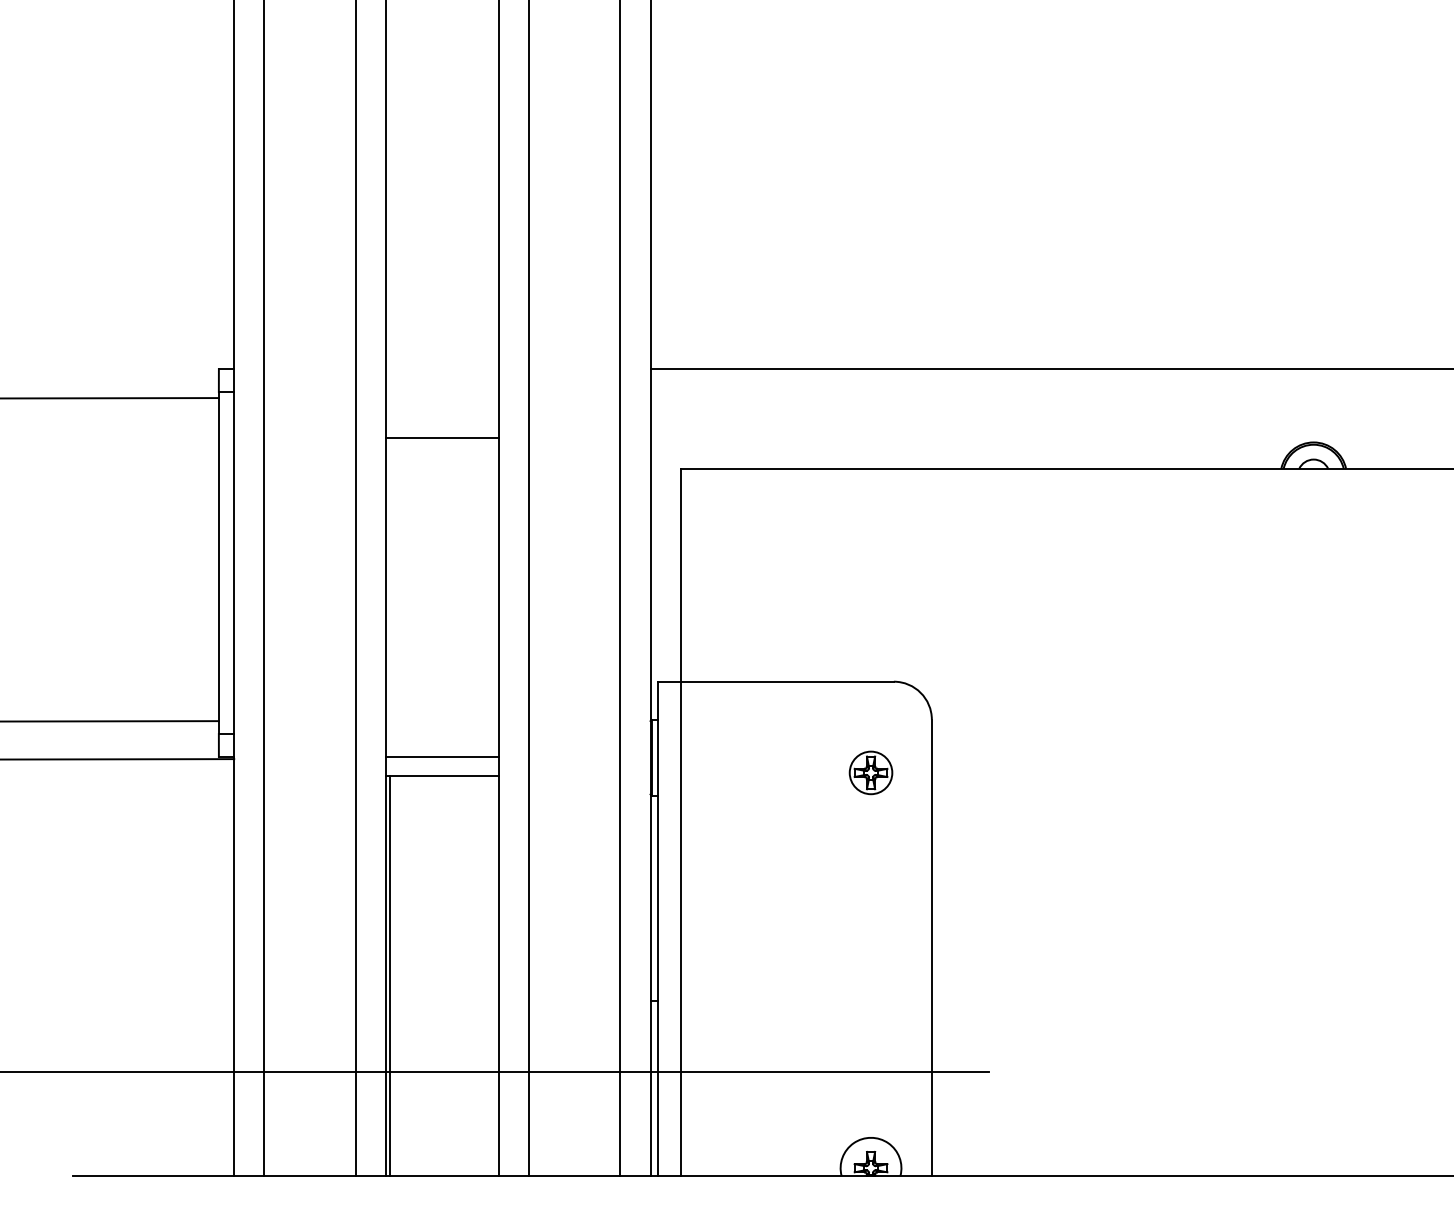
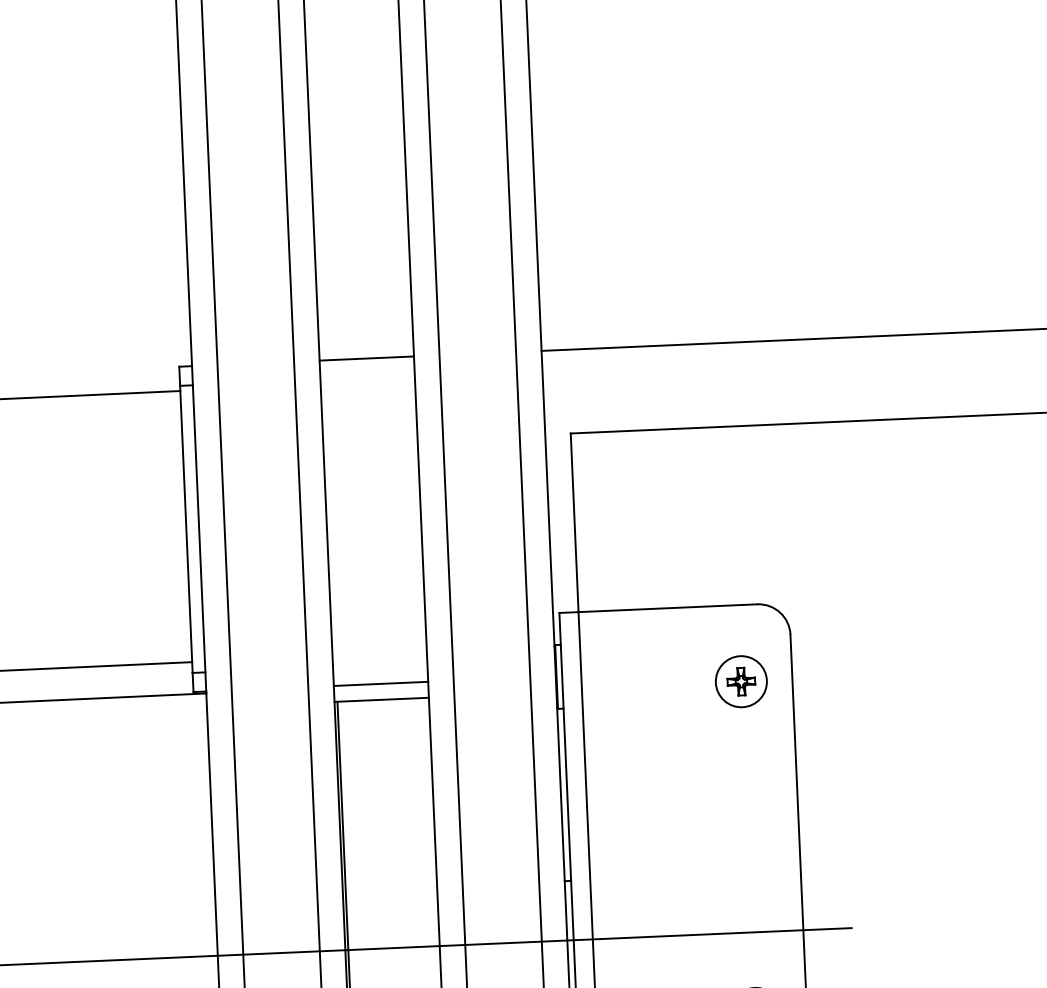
line: (442, 438) -> (366, 358), moved
circle: (870, 772) -> (740, 681), size x1.43

